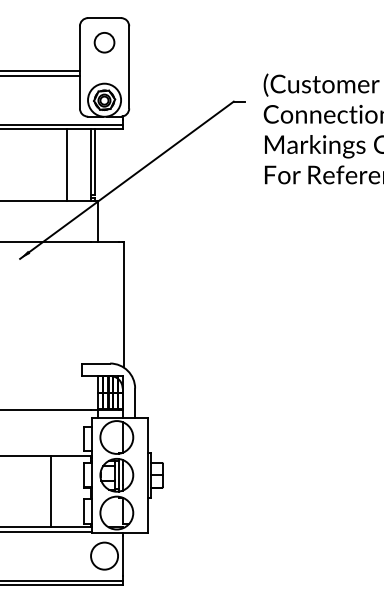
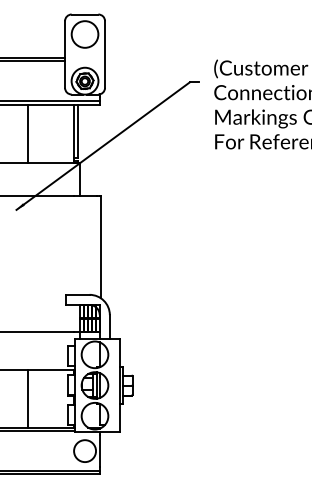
circle: (104, 42) -> (84, 34), size x1.67
line: (66, 164) -> (27, 133), moved
line: (50, 491) -> (27, 398), moved

